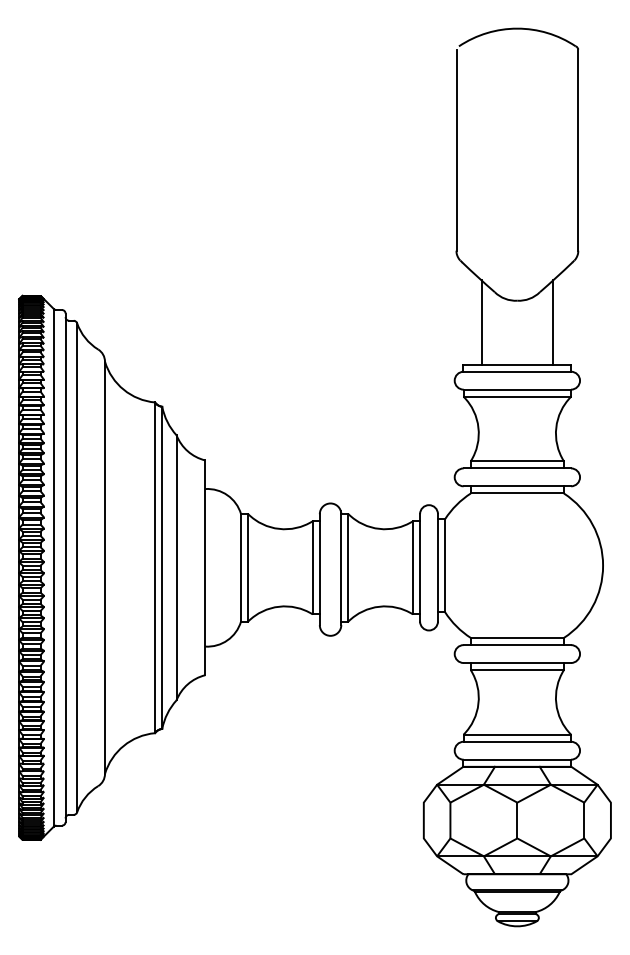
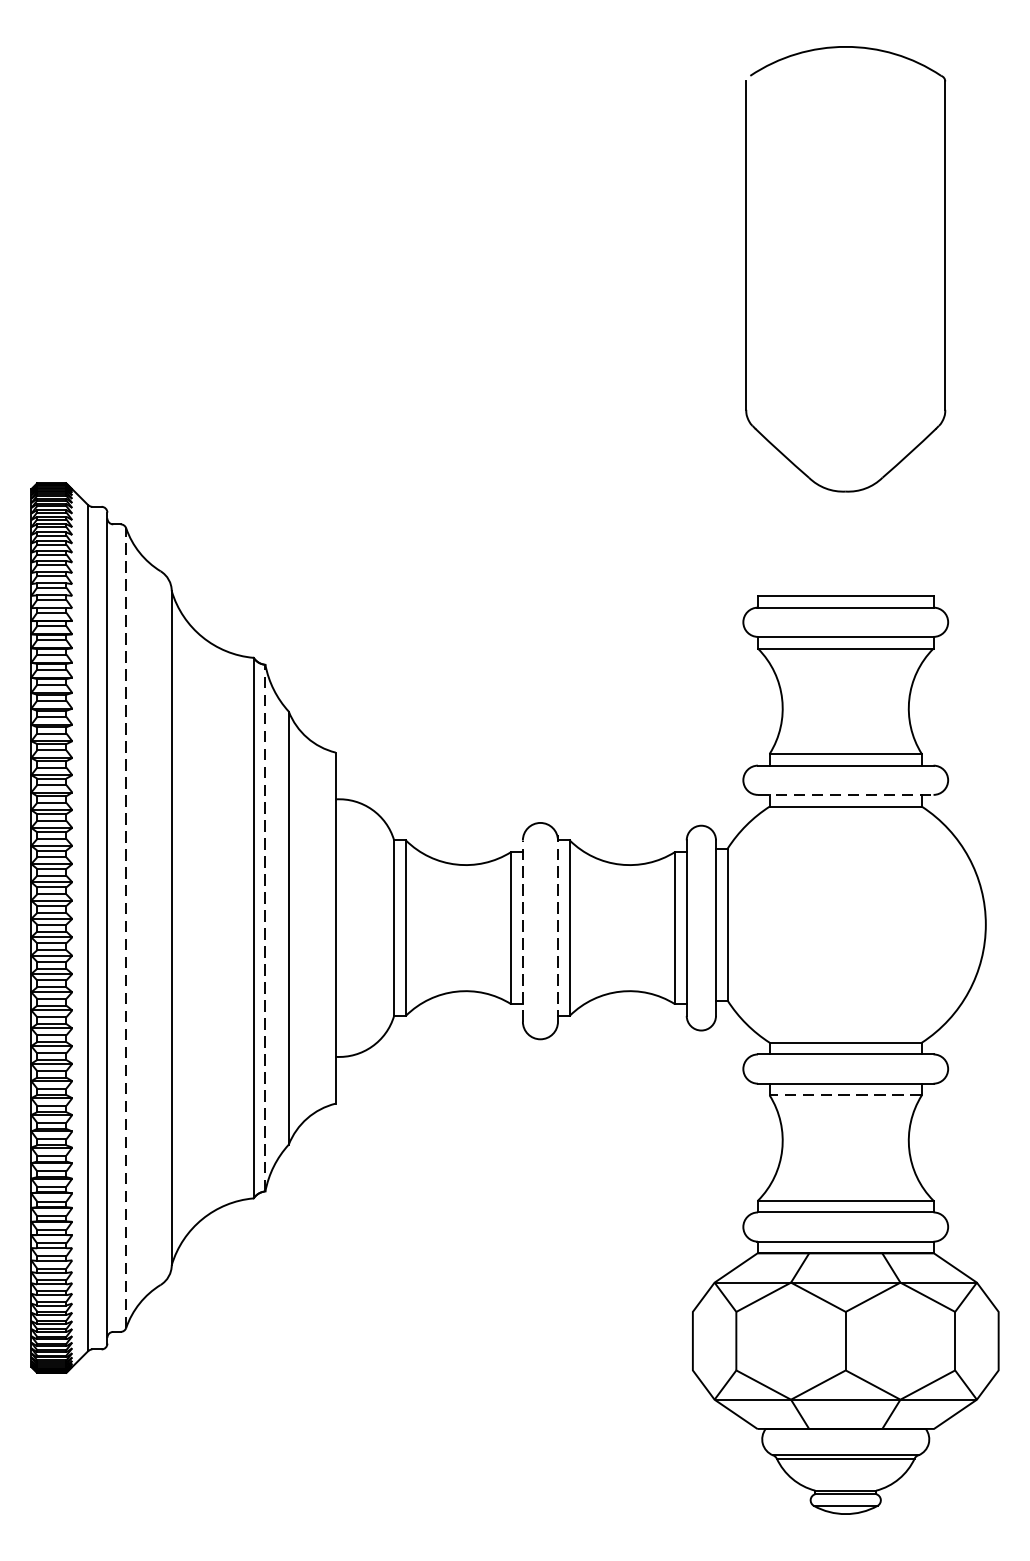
line: (481, 322) -> (787, 527), removed
line: (553, 322) -> (904, 527), removed
line: (517, 486) -> (845, 795), solid -> dashed
line: (77, 567) -> (126, 927), solid -> dashed
line: (162, 567) -> (265, 927), solid -> dashed
line: (341, 567) -> (558, 927), solid -> dashed
line: (319, 569) -> (522, 930), solid -> dashed
line: (517, 670) -> (845, 1095), solid -> dashed

